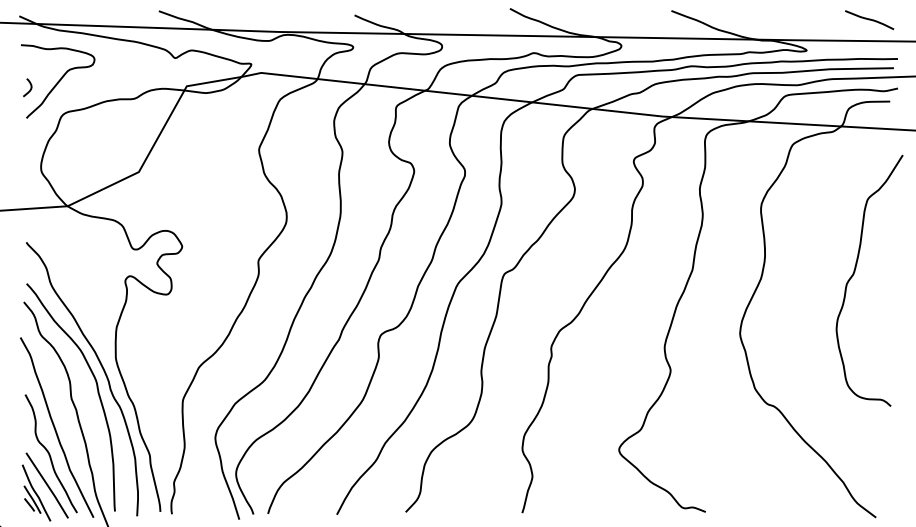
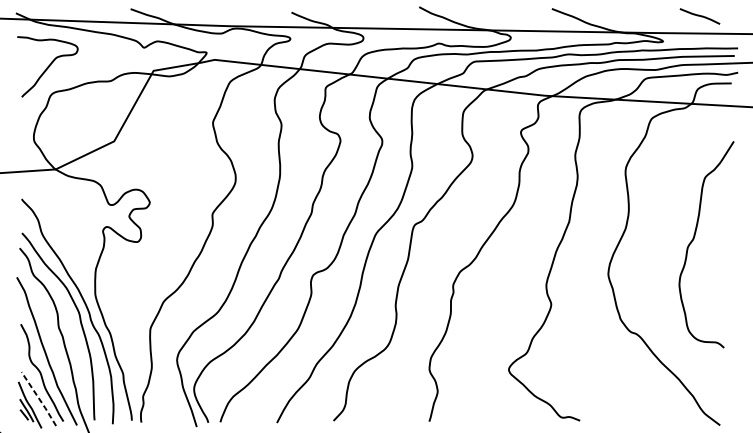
curve: (869, 20) -> (699, 16), moved
curve: (29, 89) -> (24, 73), removed
curve: (854, 274) -> (694, 239), moved
line: (47, 485) -> (39, 398), solid -> dashed

